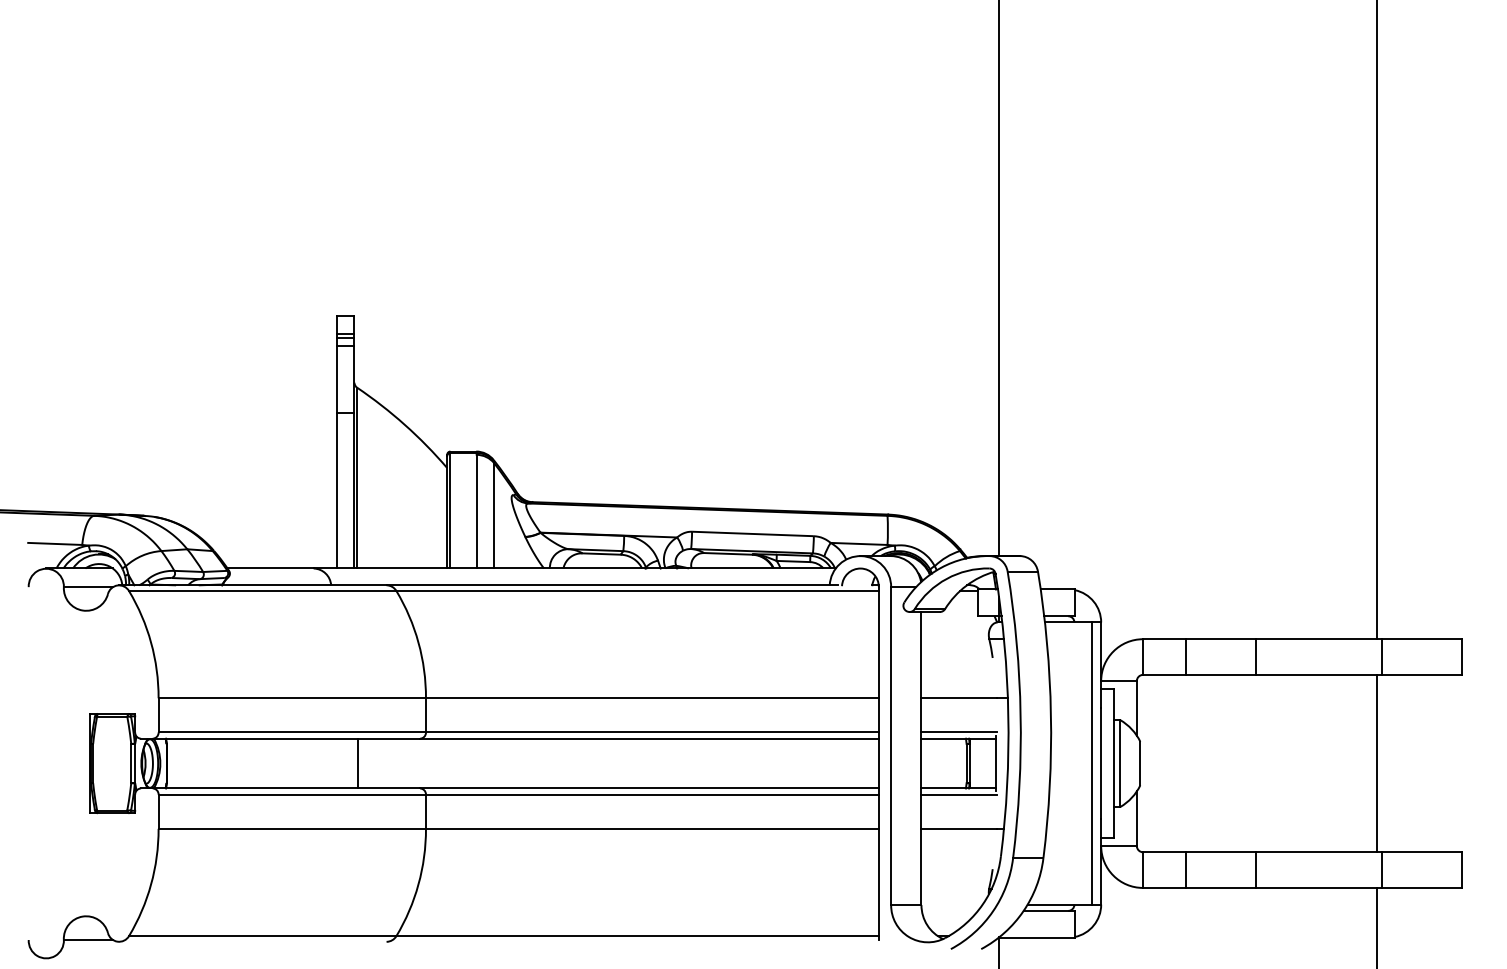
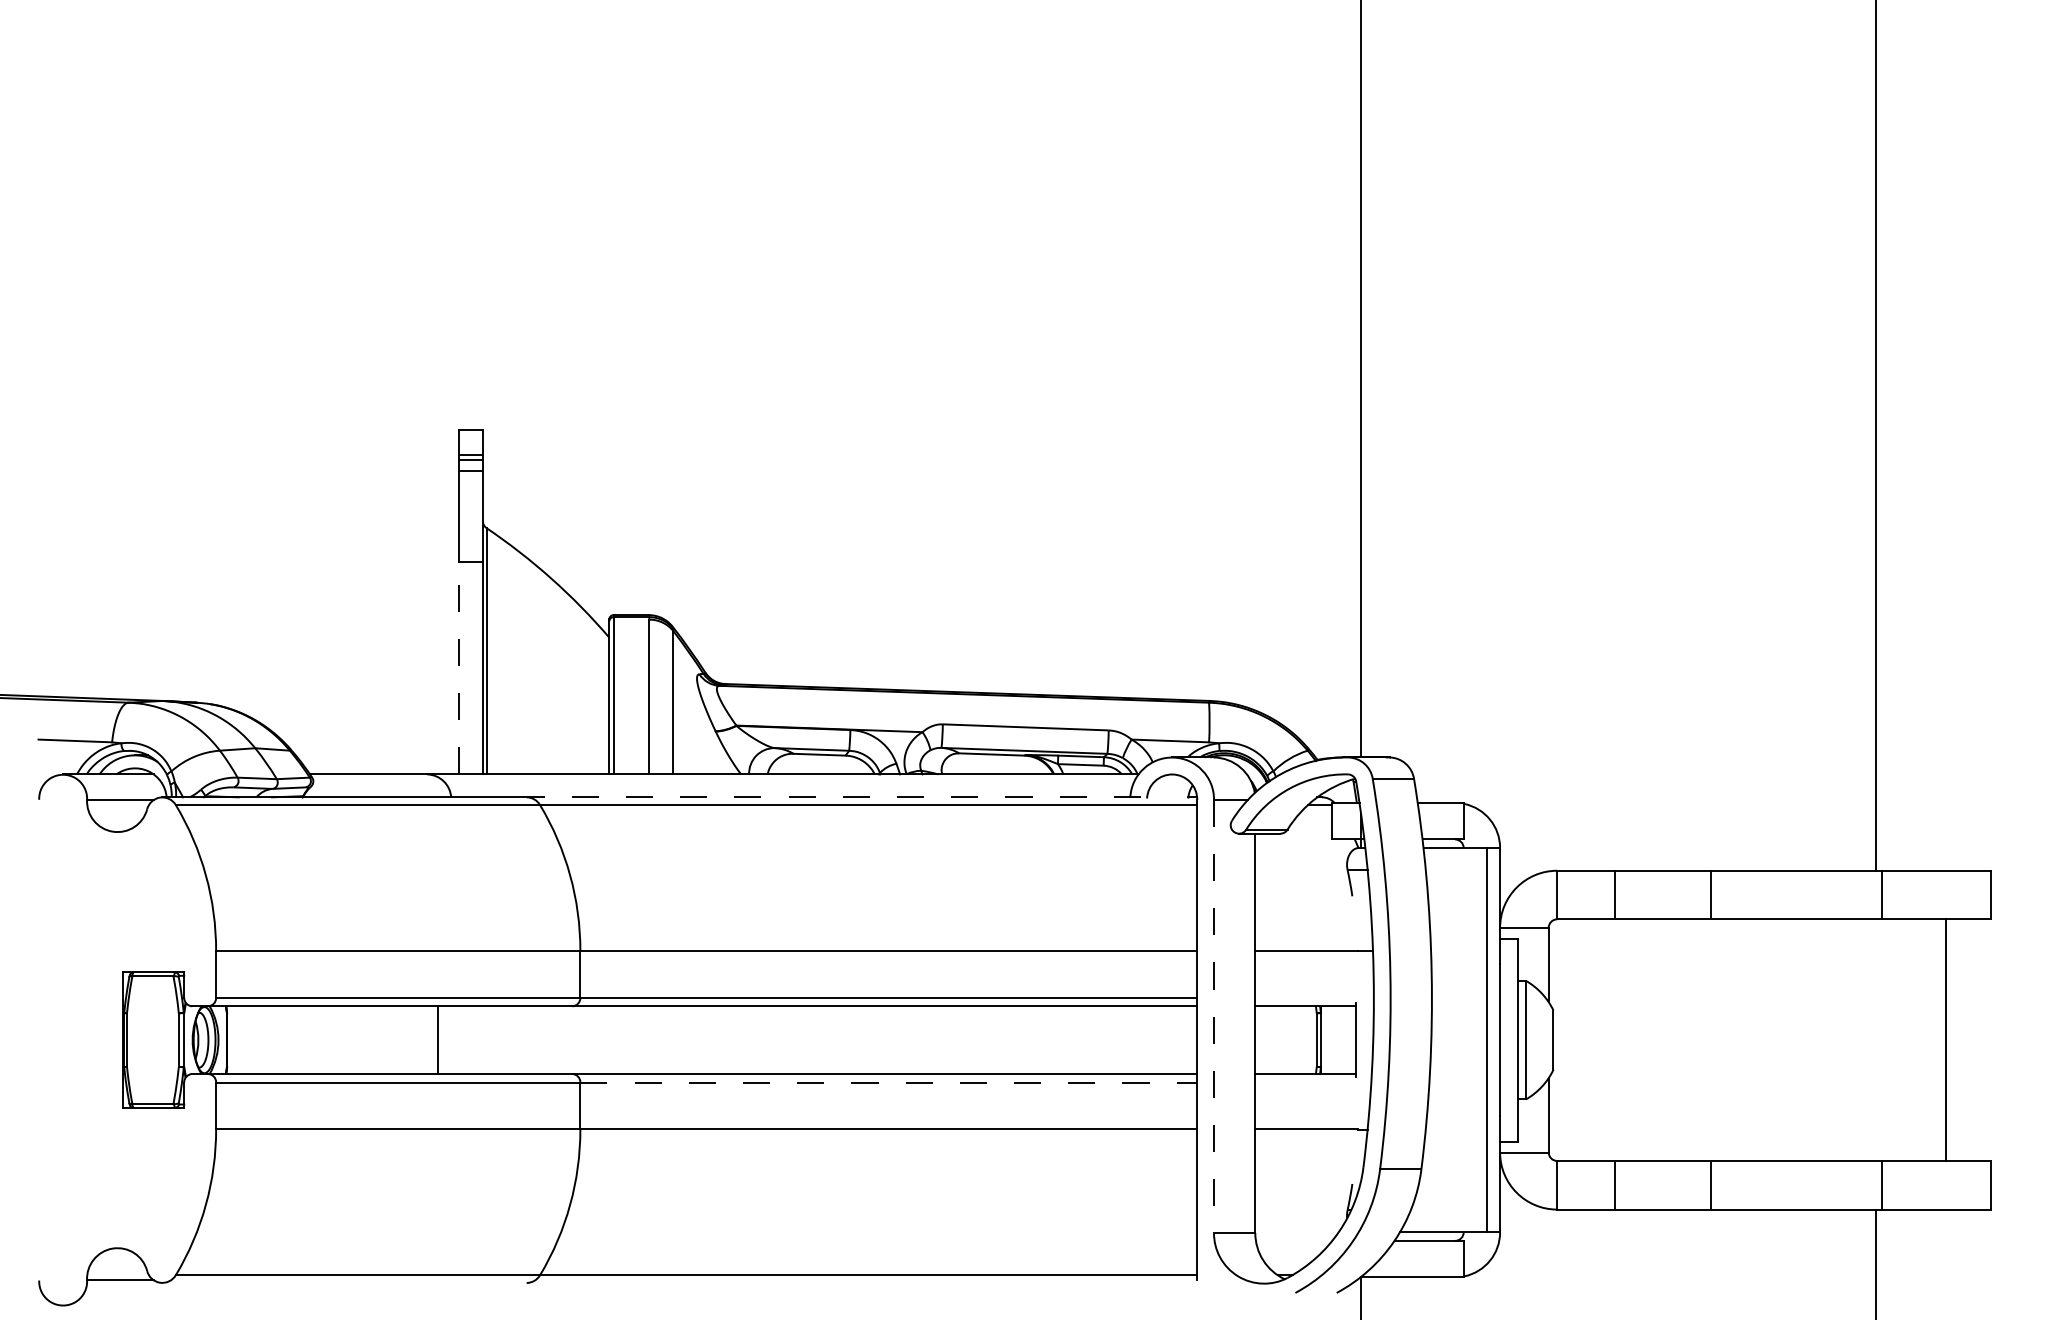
line: (336, 490) -> (458, 668), solid -> dashed
line: (611, 585) -> (833, 797), solid -> dashed
line: (958, 732) -> (1305, 997), removed
line: (891, 746) -> (1214, 1016), solid -> dashed
line: (357, 763) -> (438, 1040), moved
line: (1377, 763) -> (1945, 1040), moved
line: (652, 794) -> (888, 1082), solid -> dashed
line: (958, 794) -> (1305, 1082), removed

